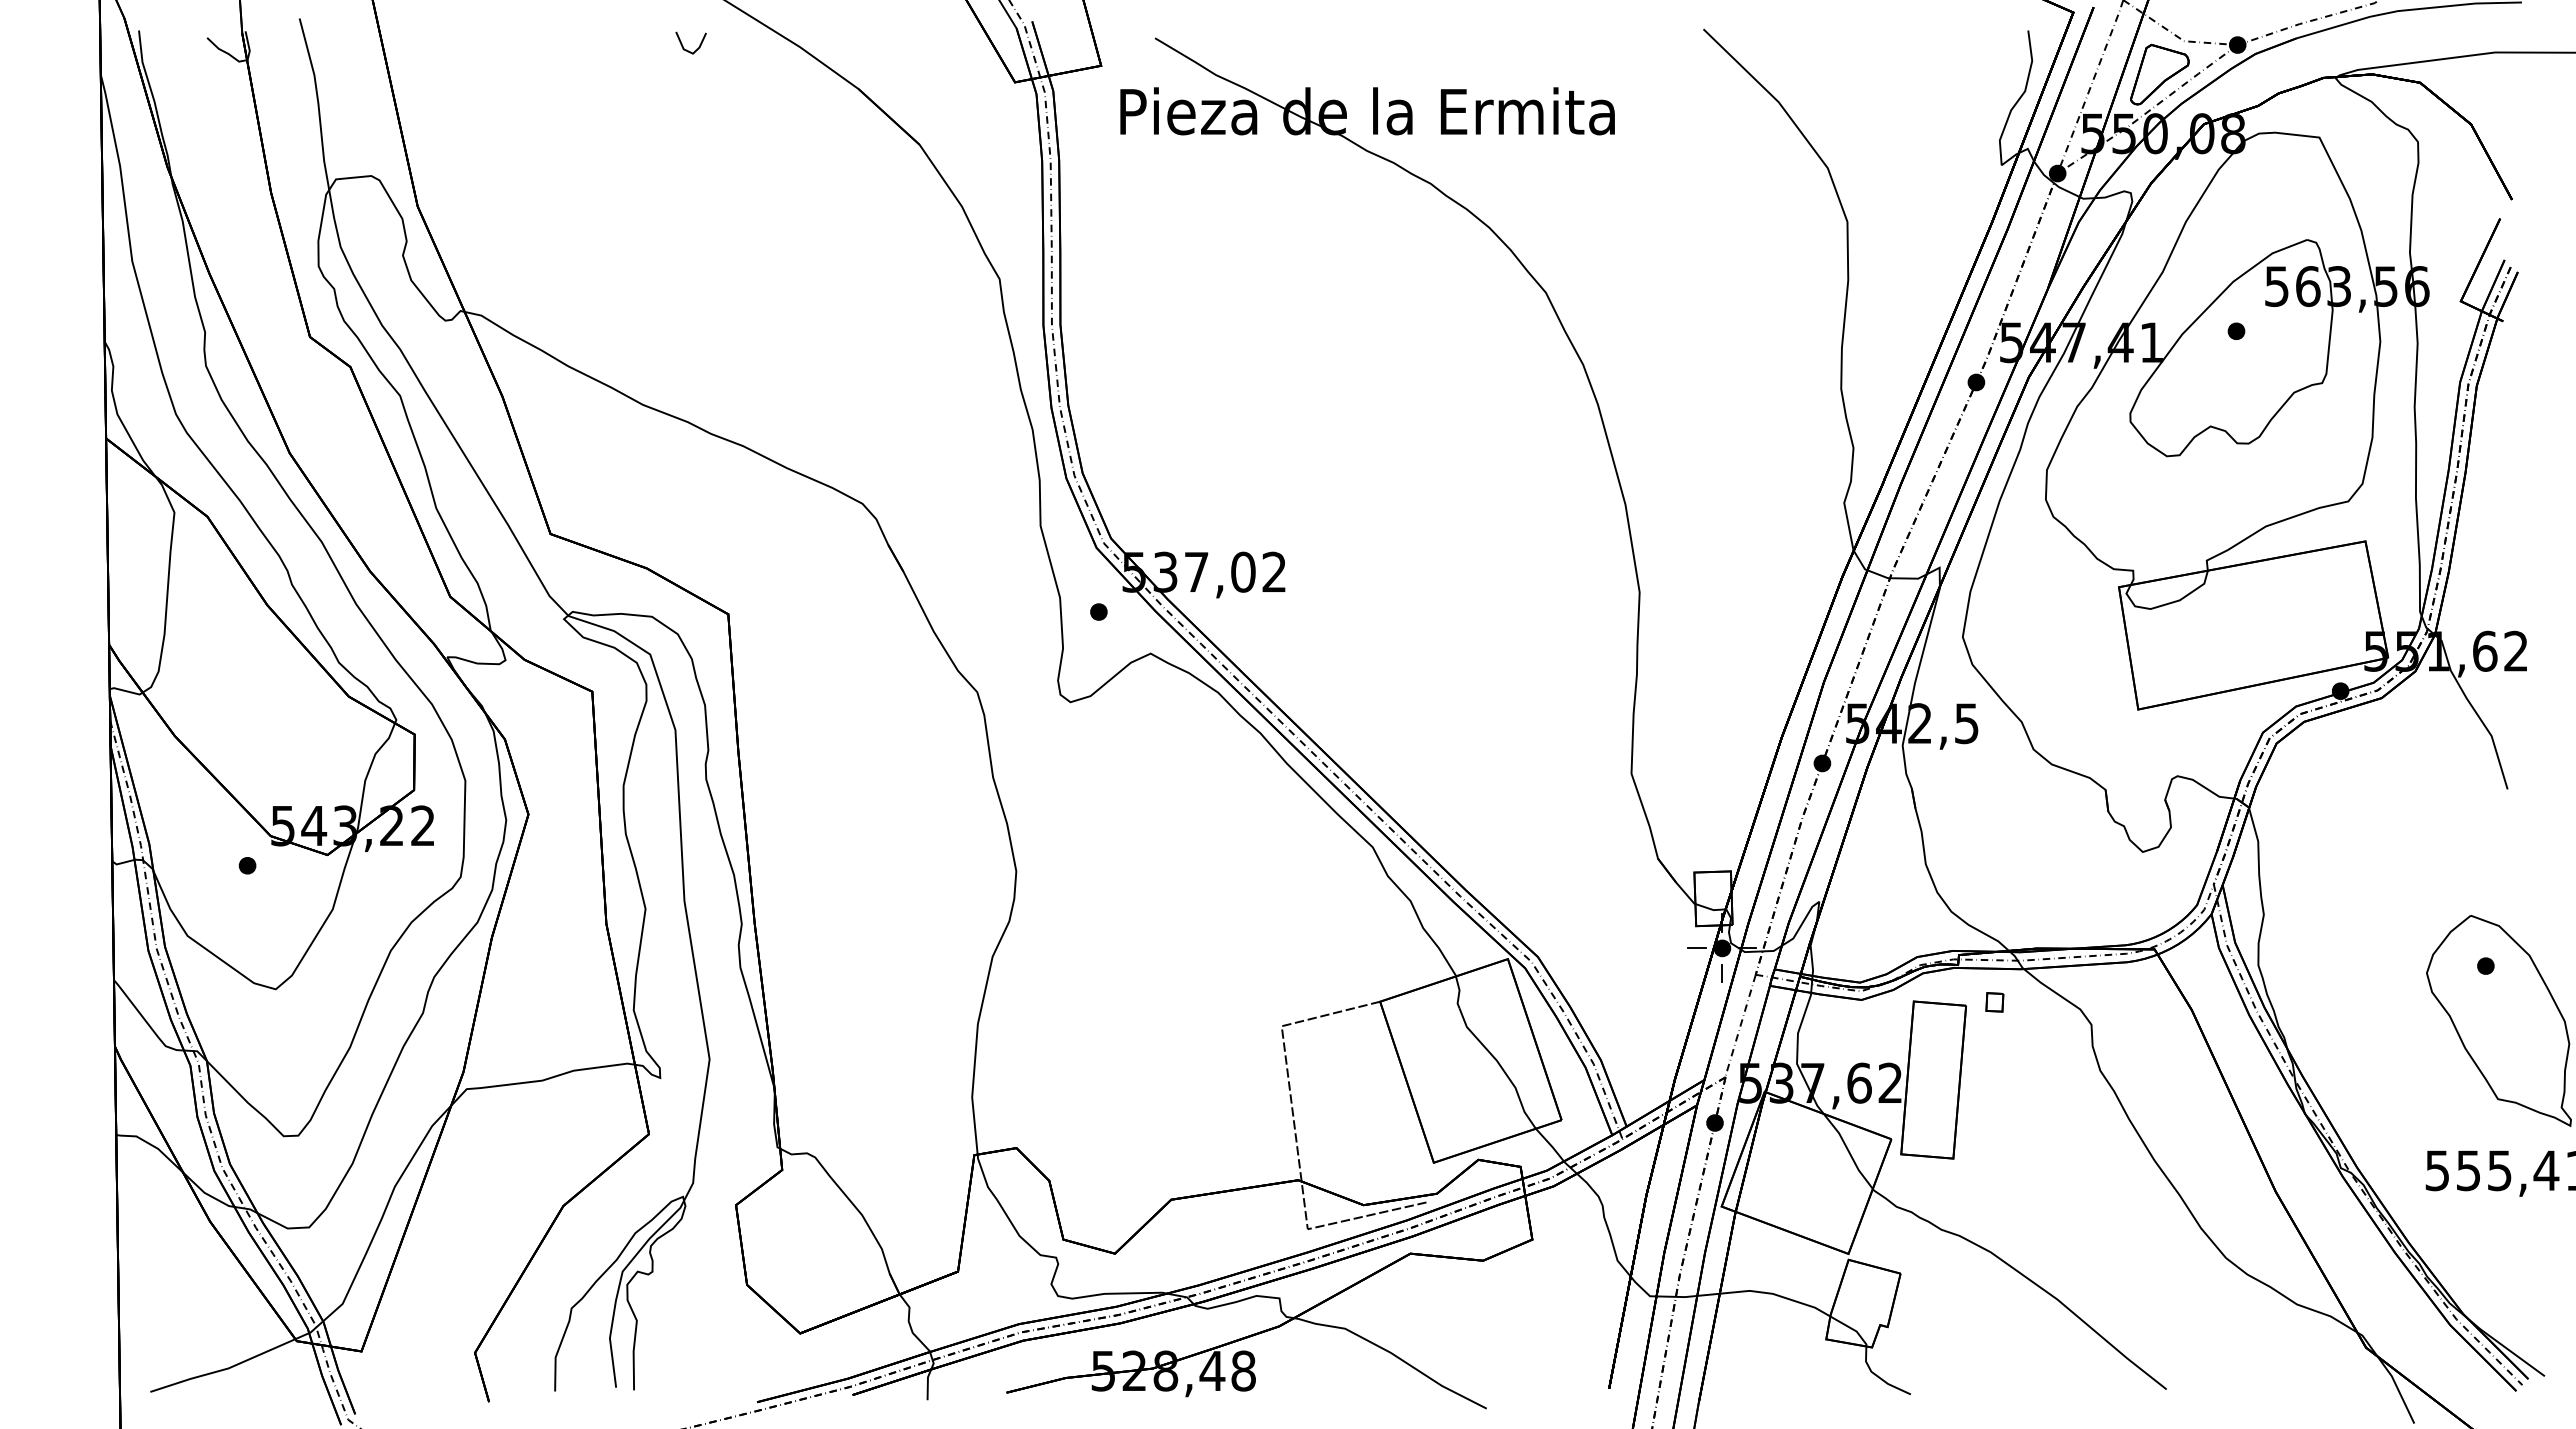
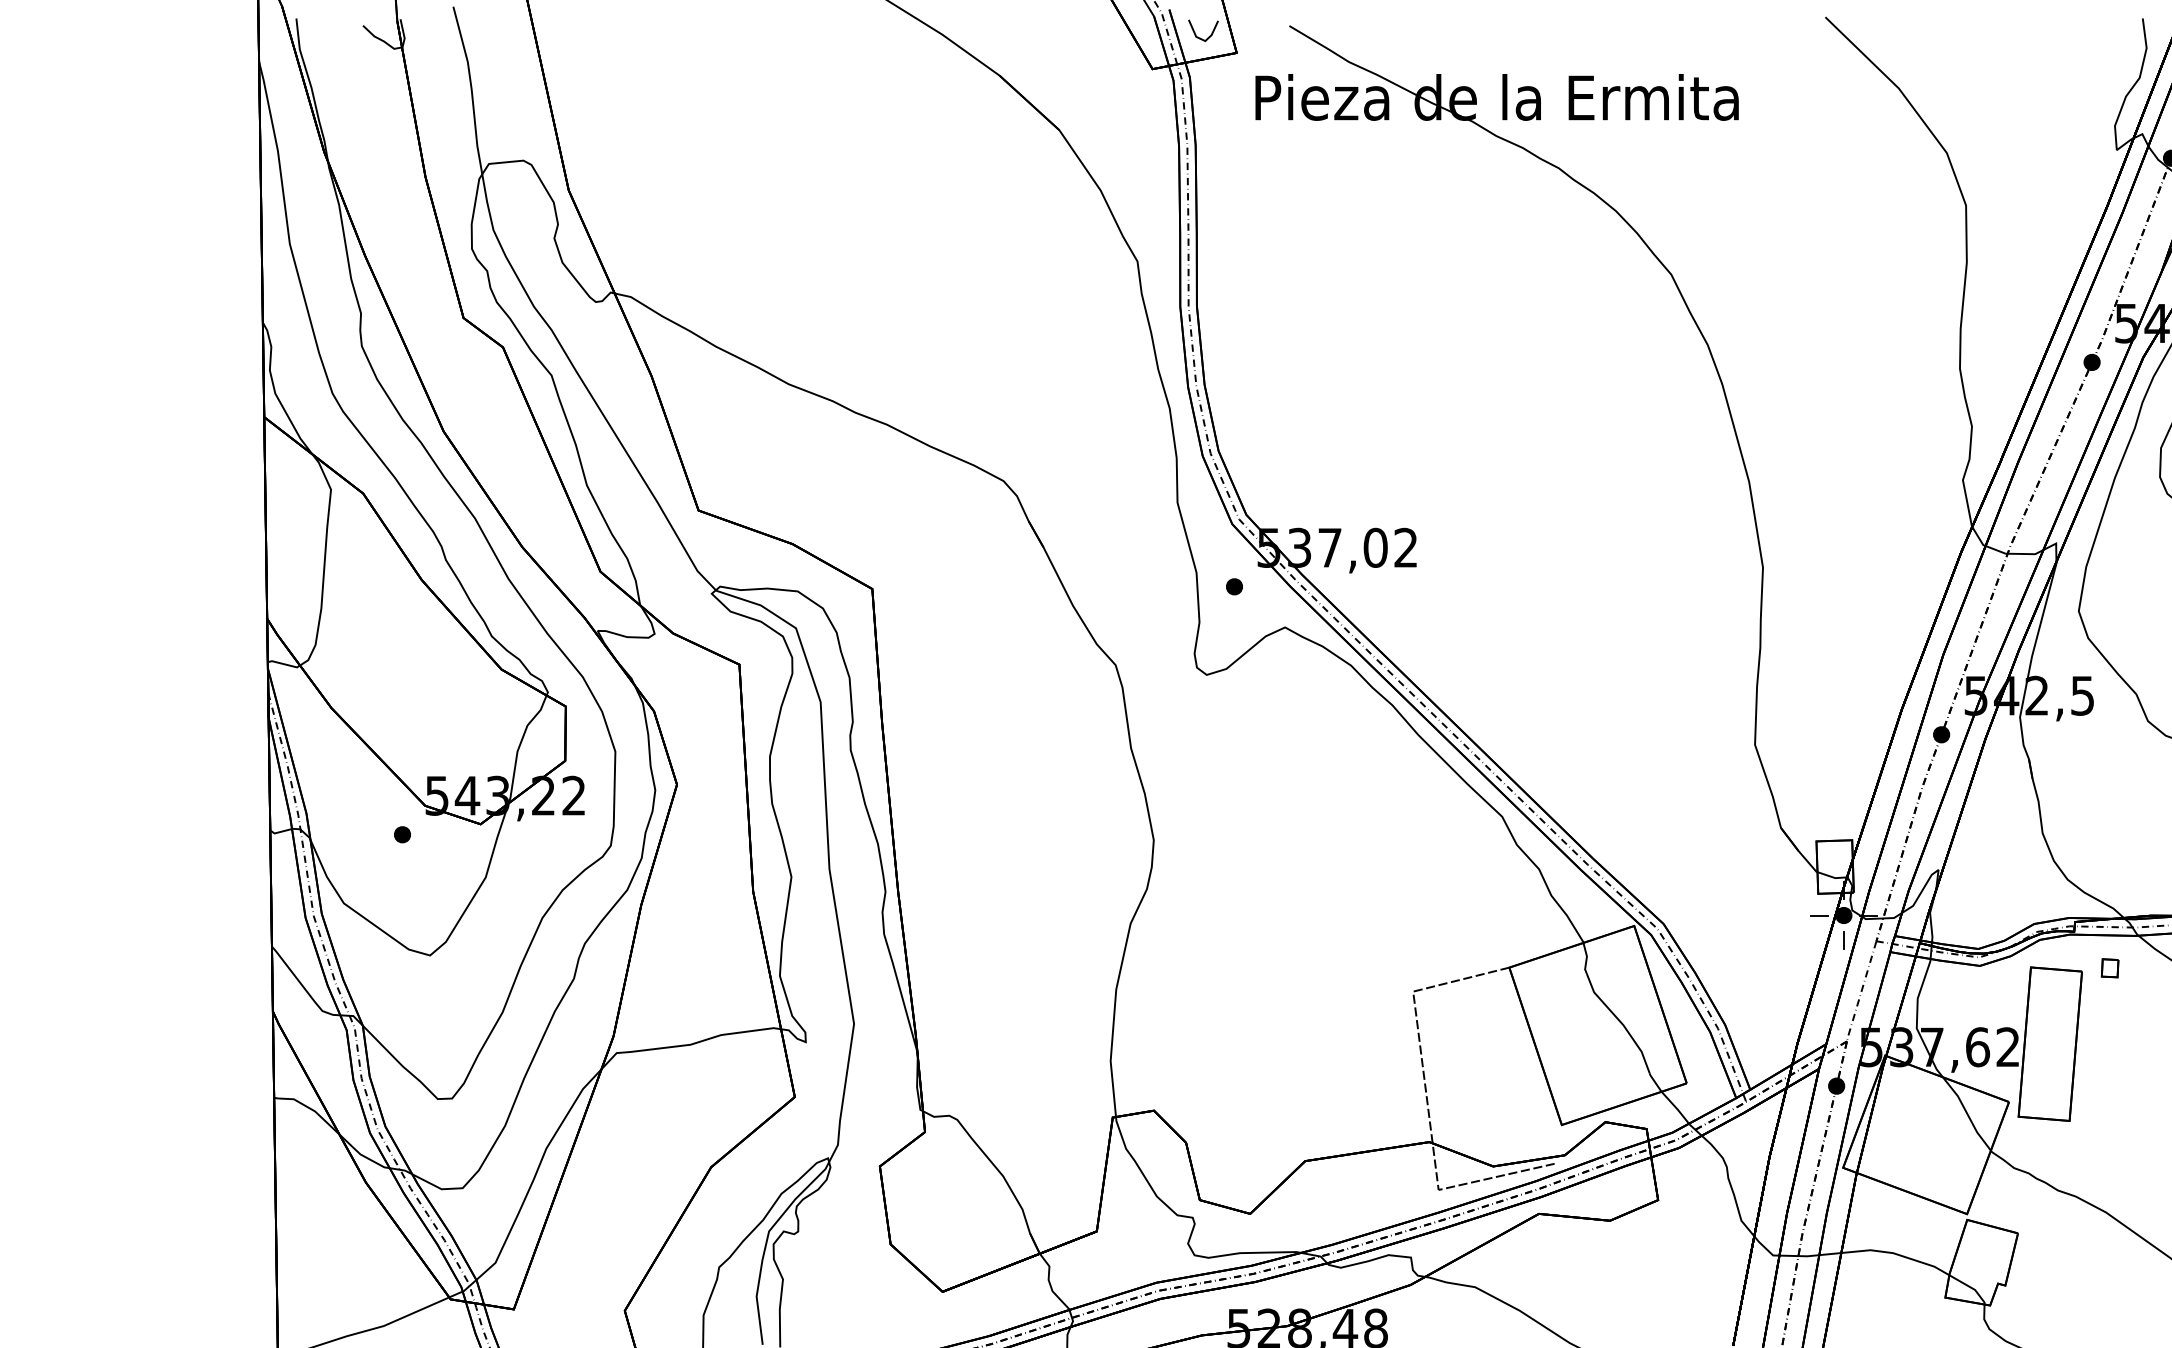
line: (683, 45) -> (1196, 33), moved

